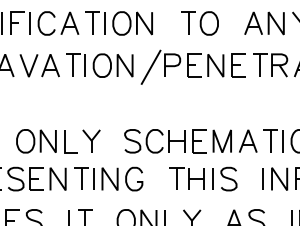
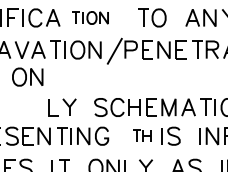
part: (118, 23) -> (90, 17), size x0.7
part: (36, 141) -> (27, 77), moved
part: (186, 178) -> (141, 135), size x0.7

